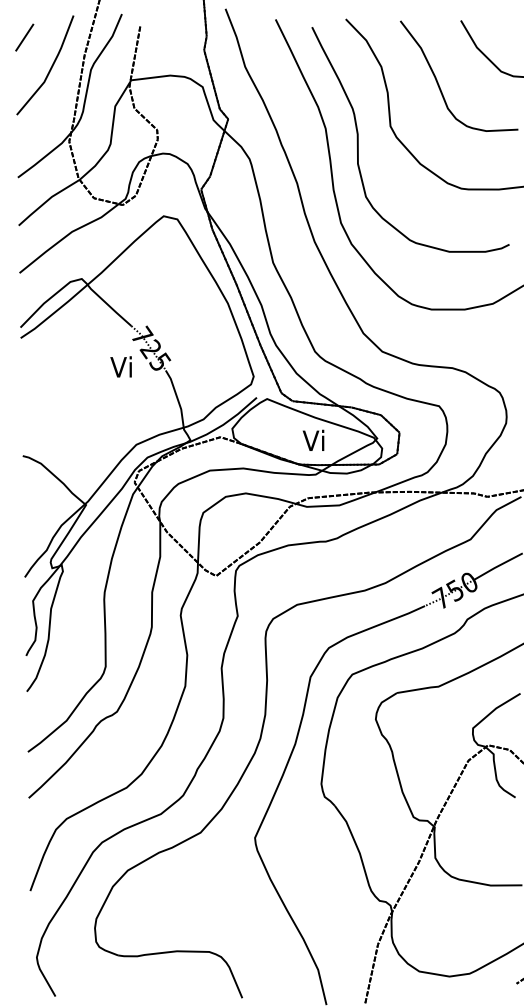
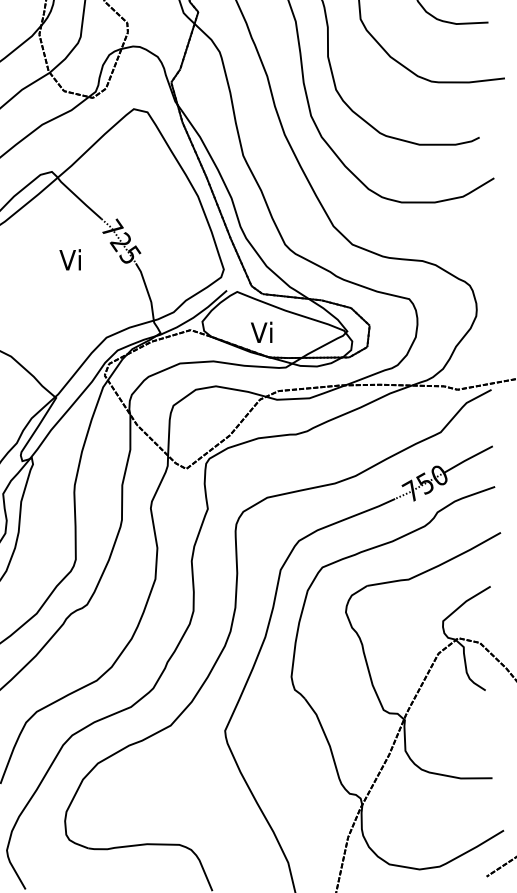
text: (120, 366) -> (69, 259), moved
text: (313, 439) -> (261, 331), moved

